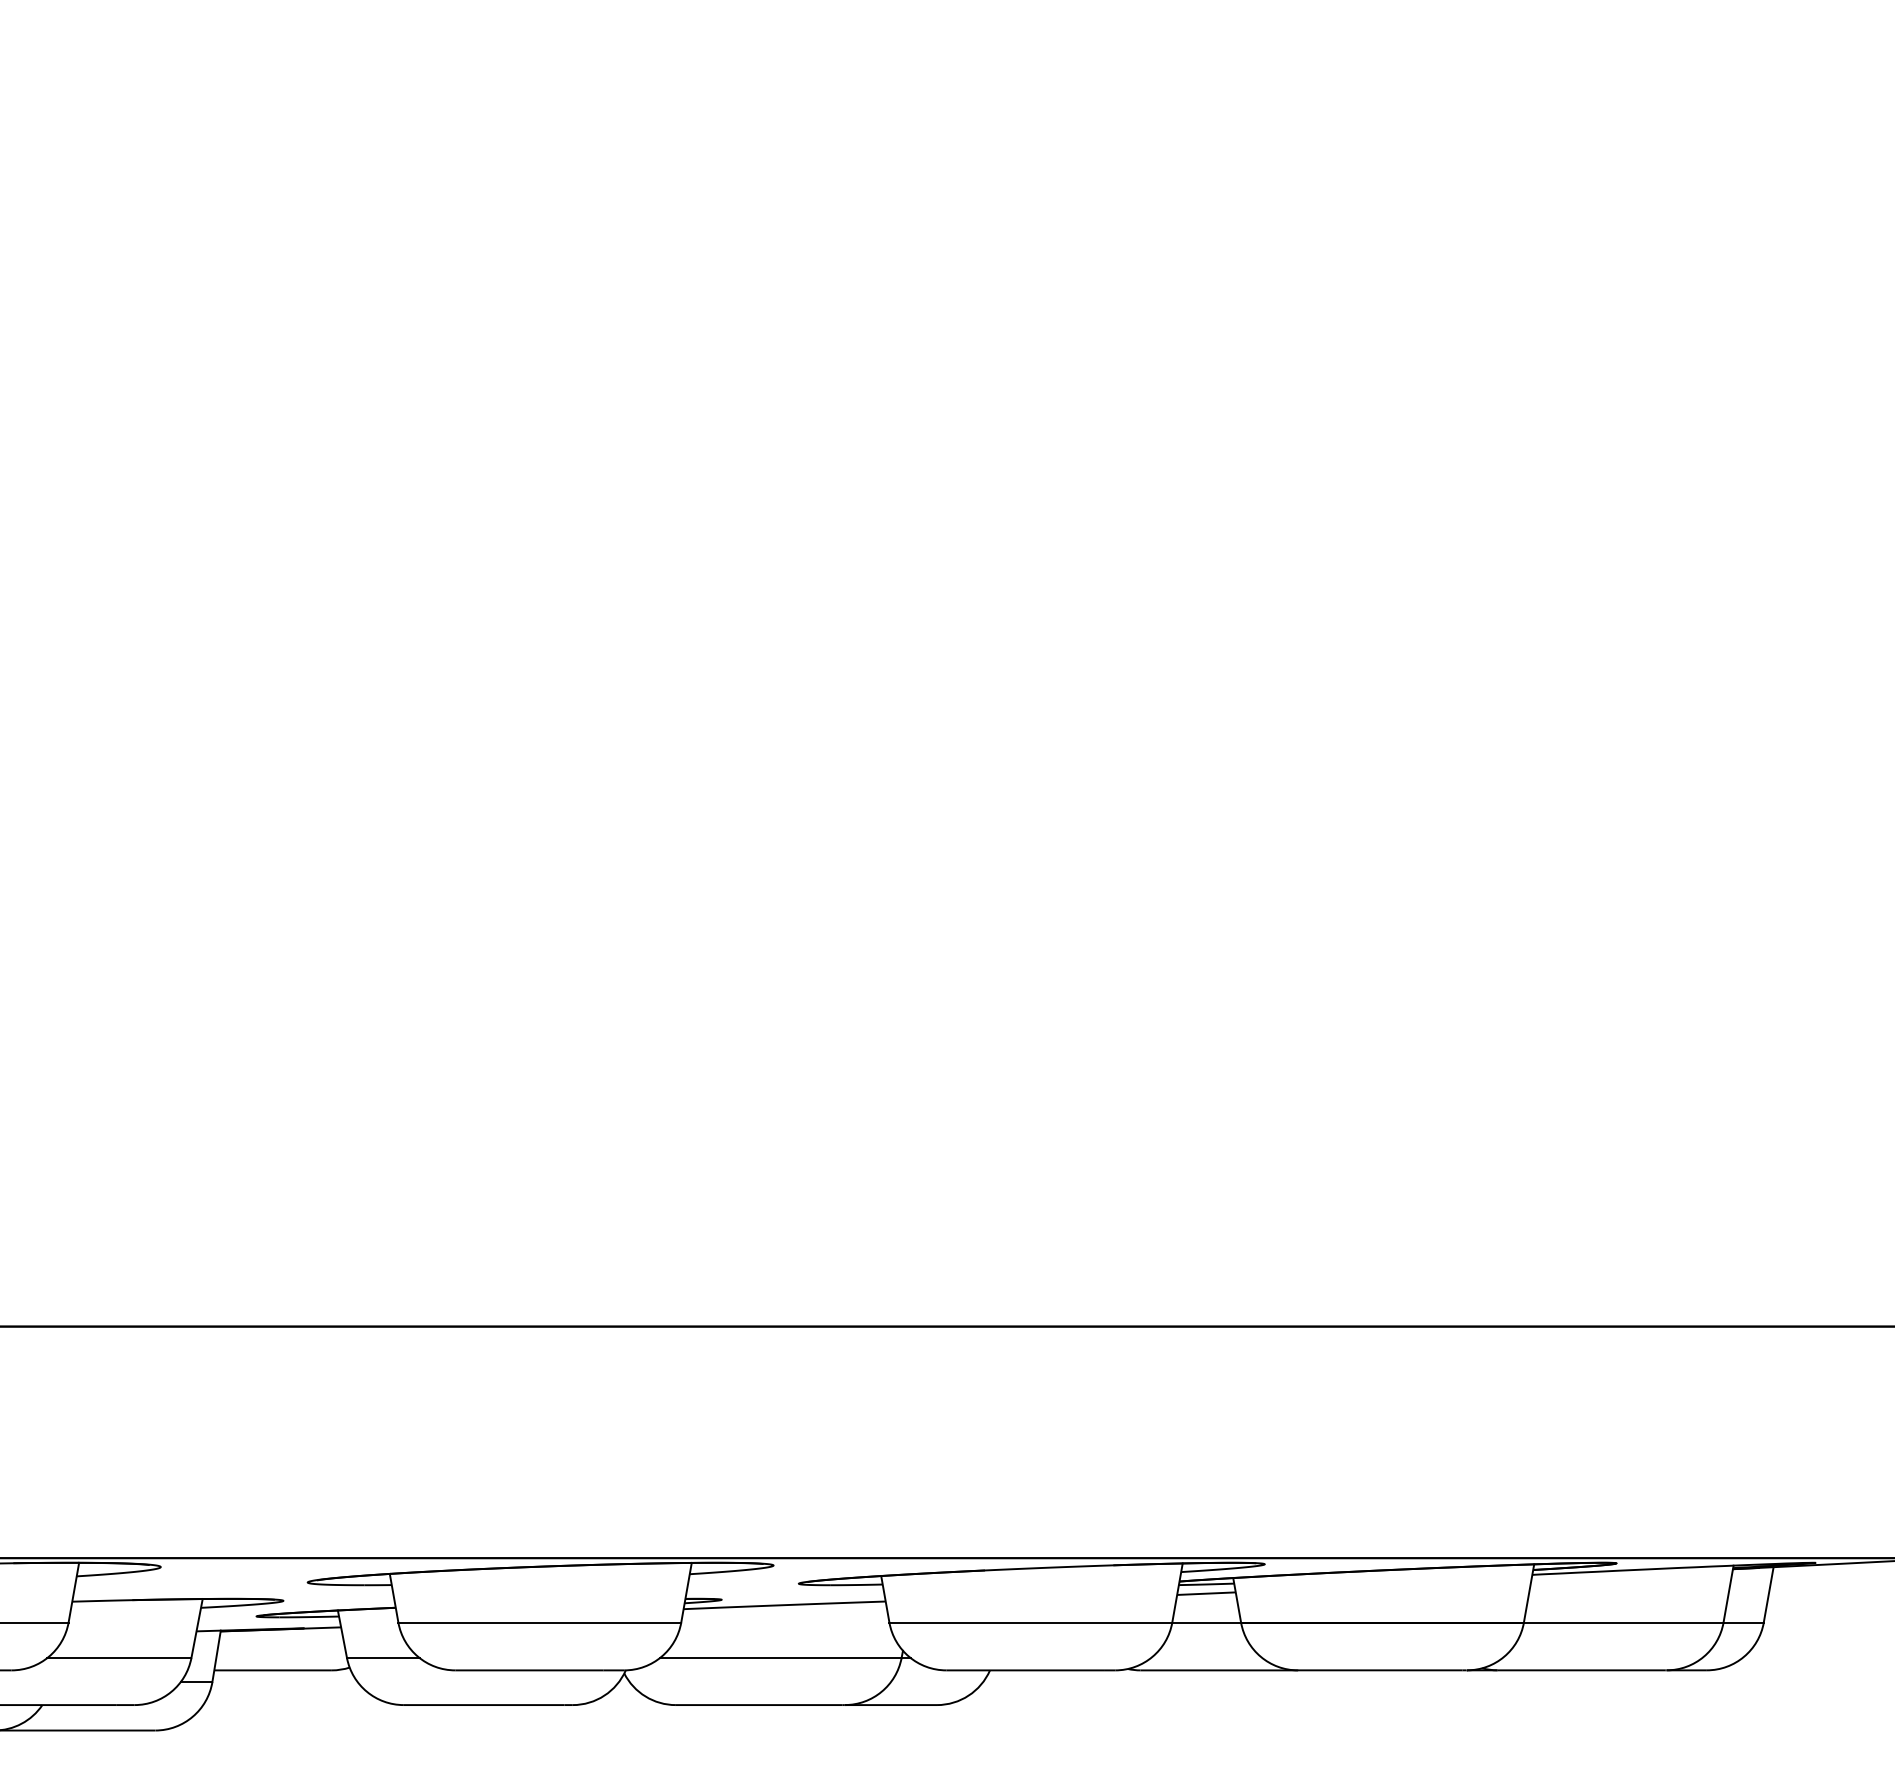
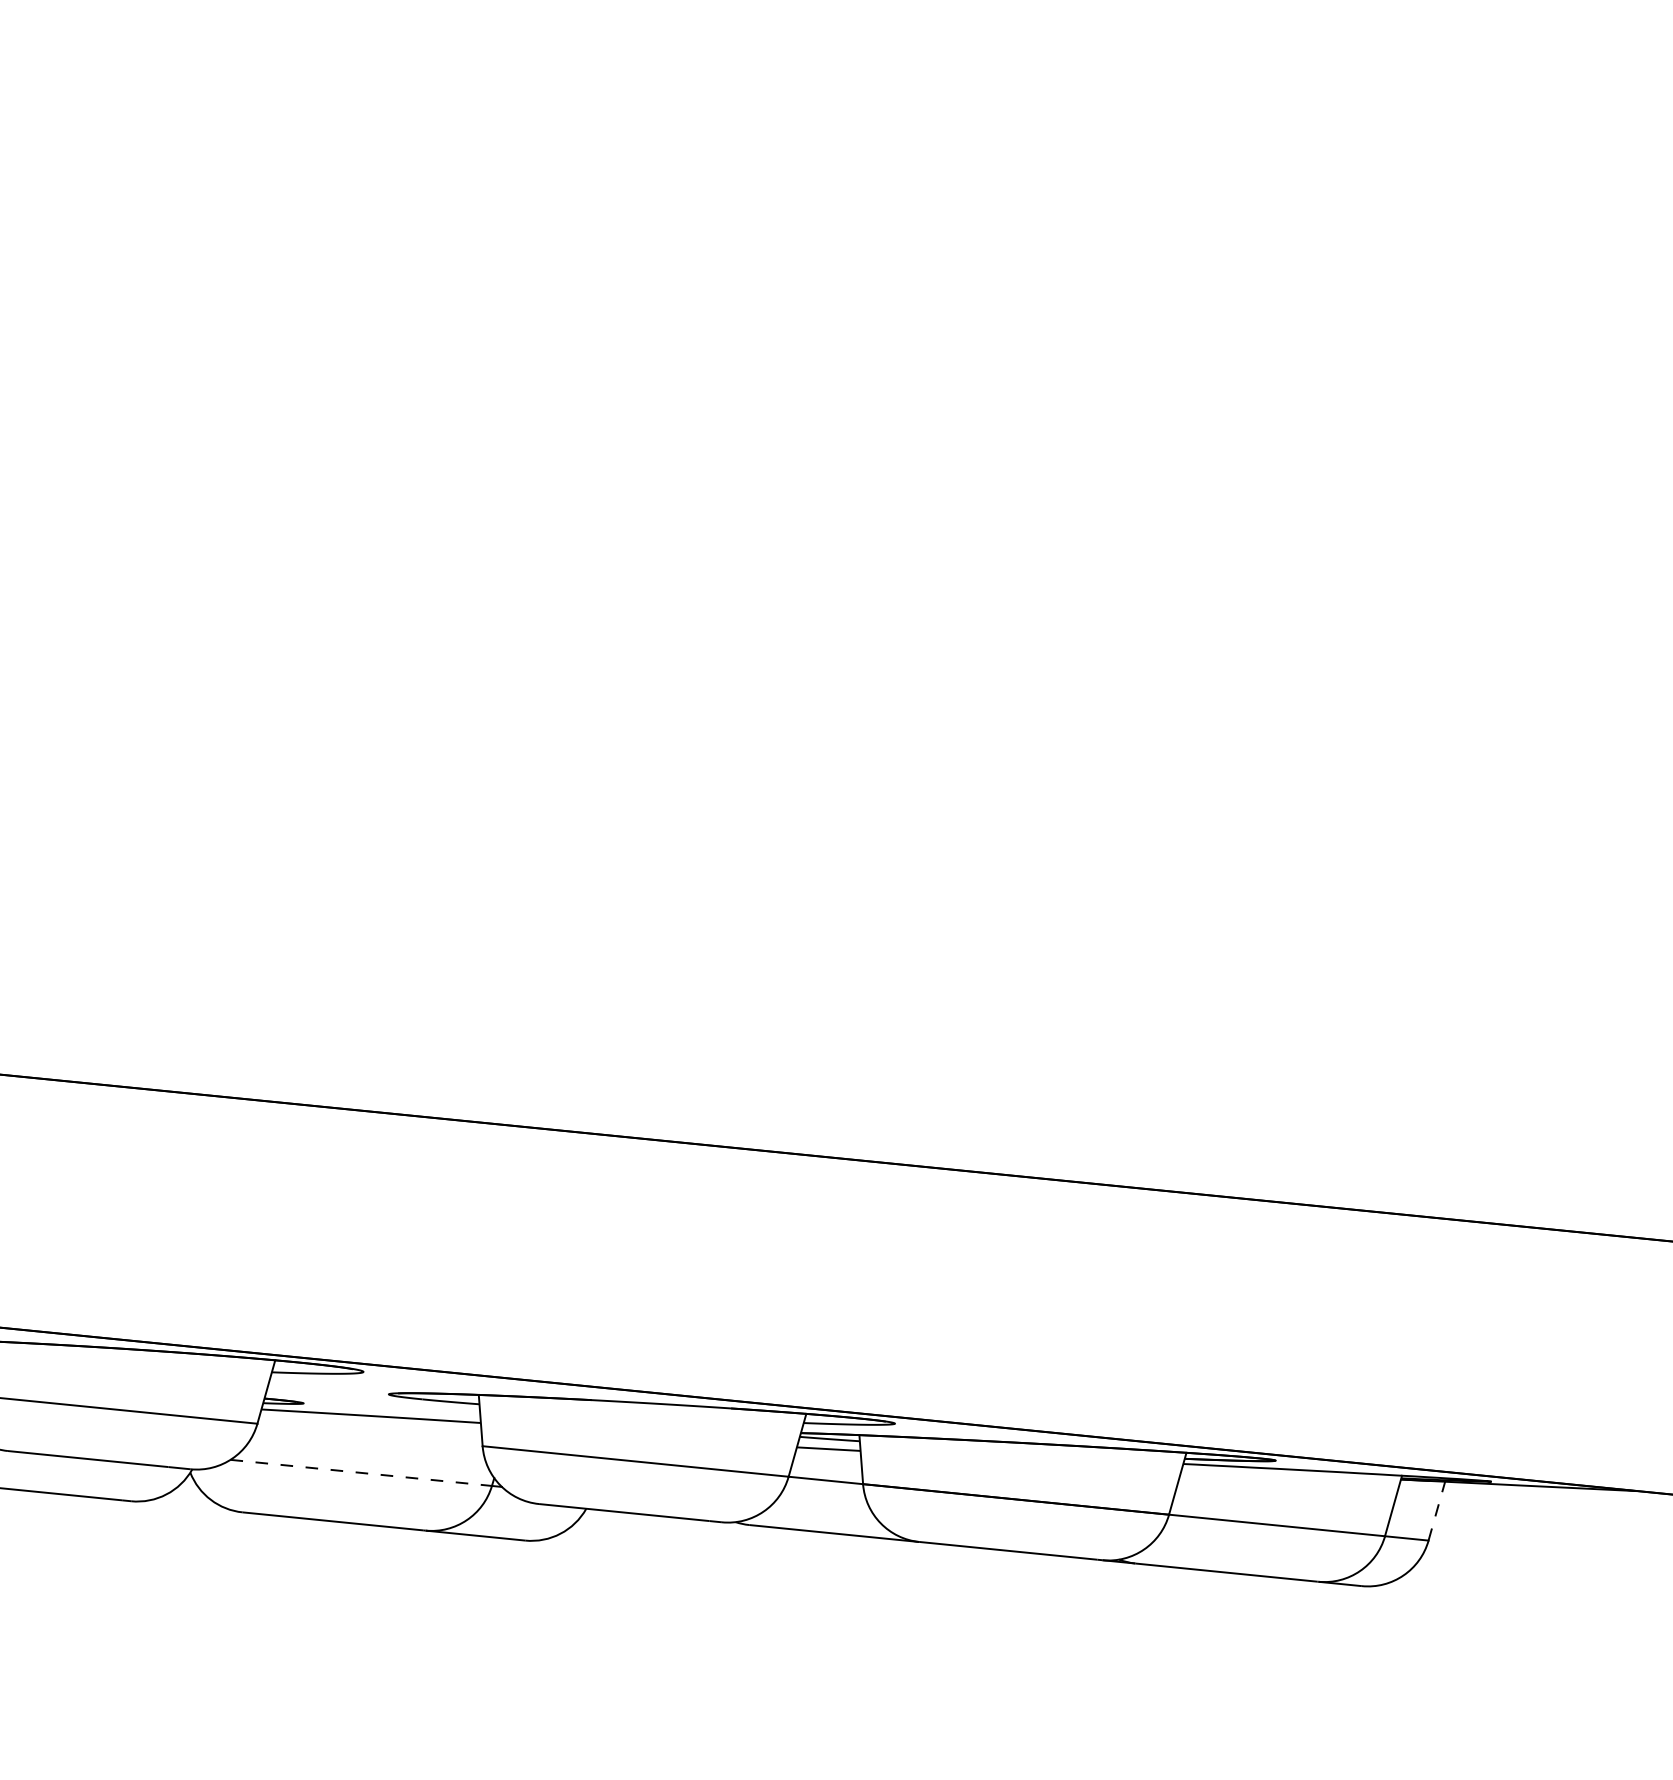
line: (1768, 1594) -> (1436, 1510), solid -> dashed
line: (780, 1658) -> (360, 1473), solid -> dashed

